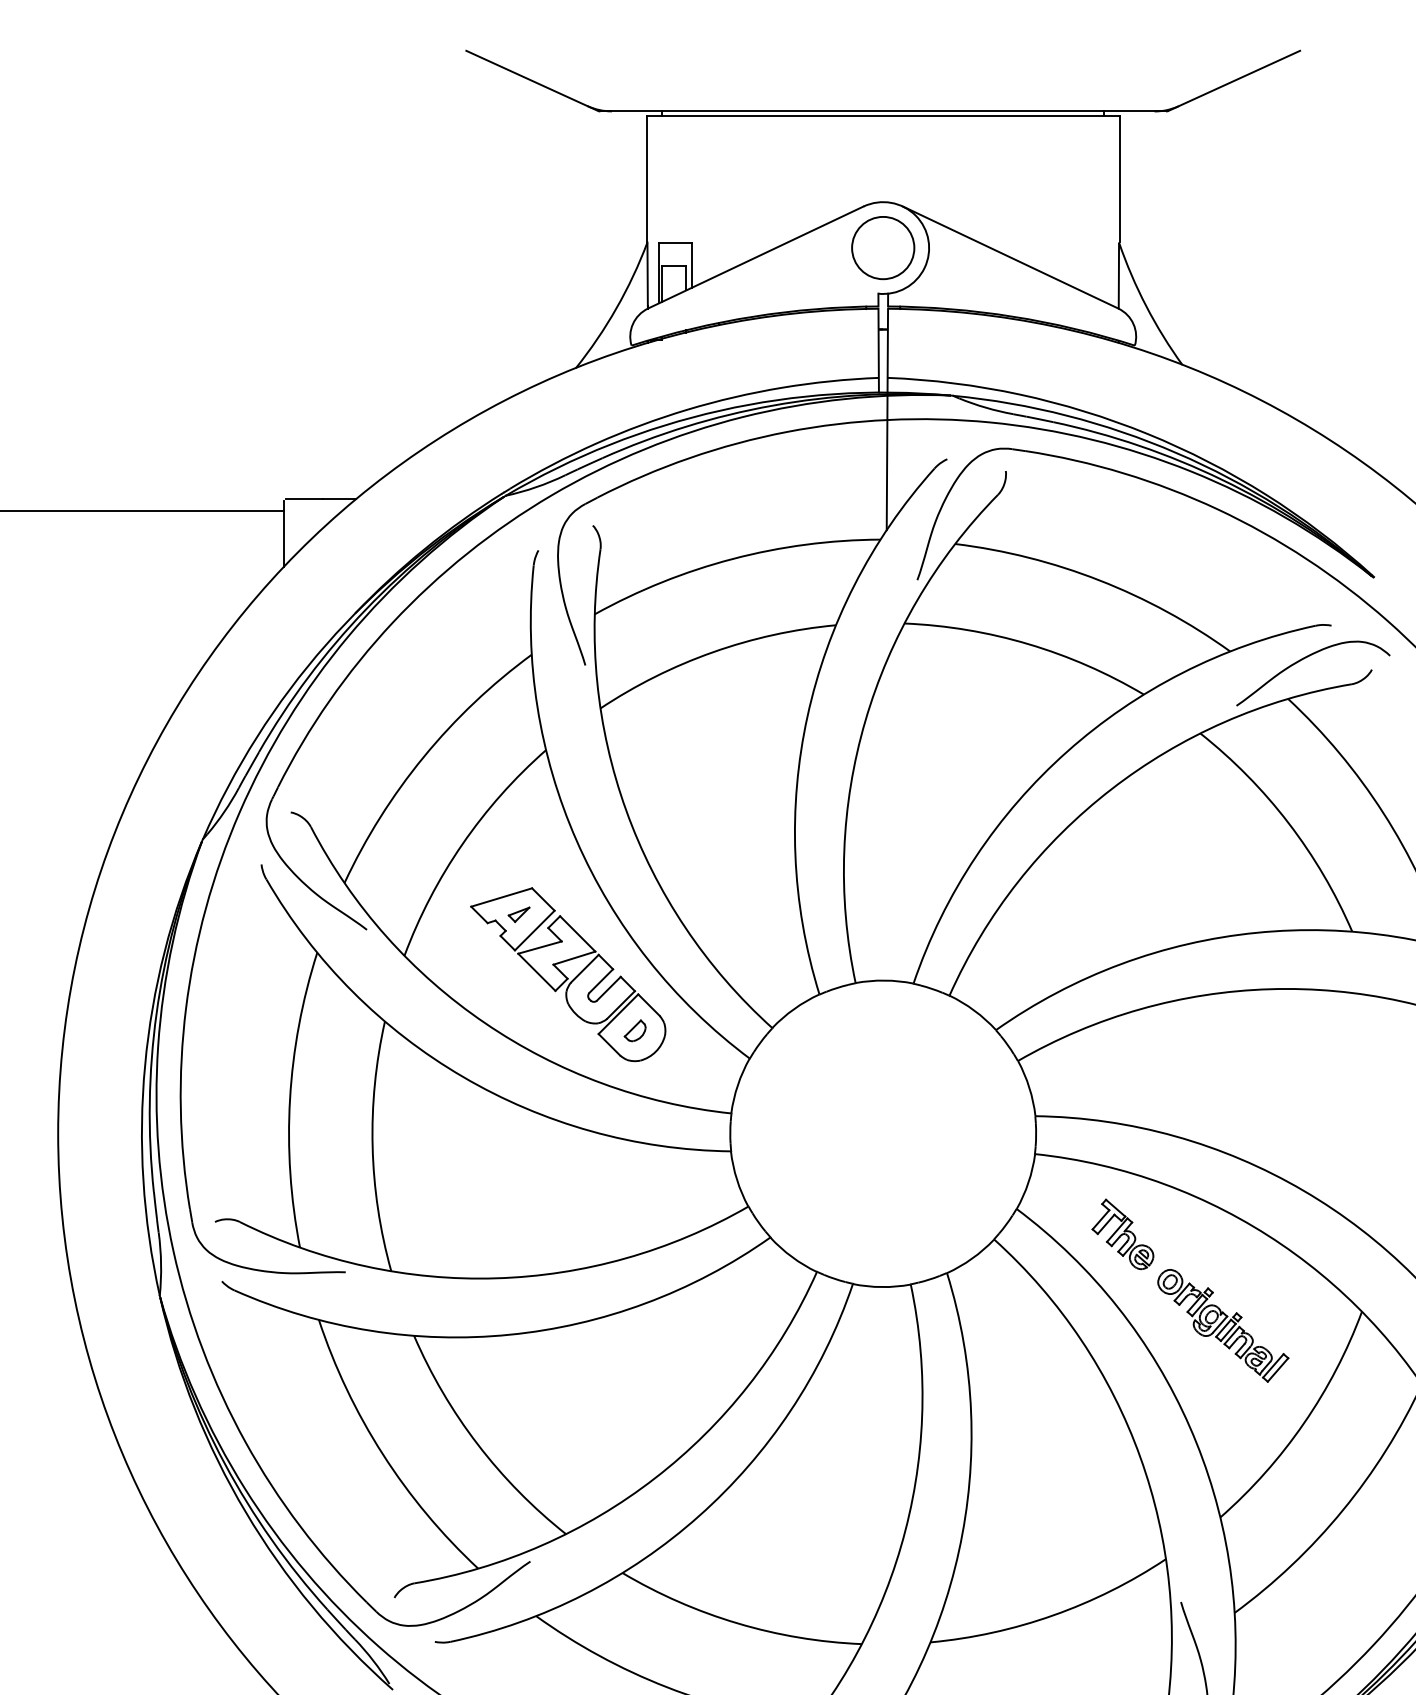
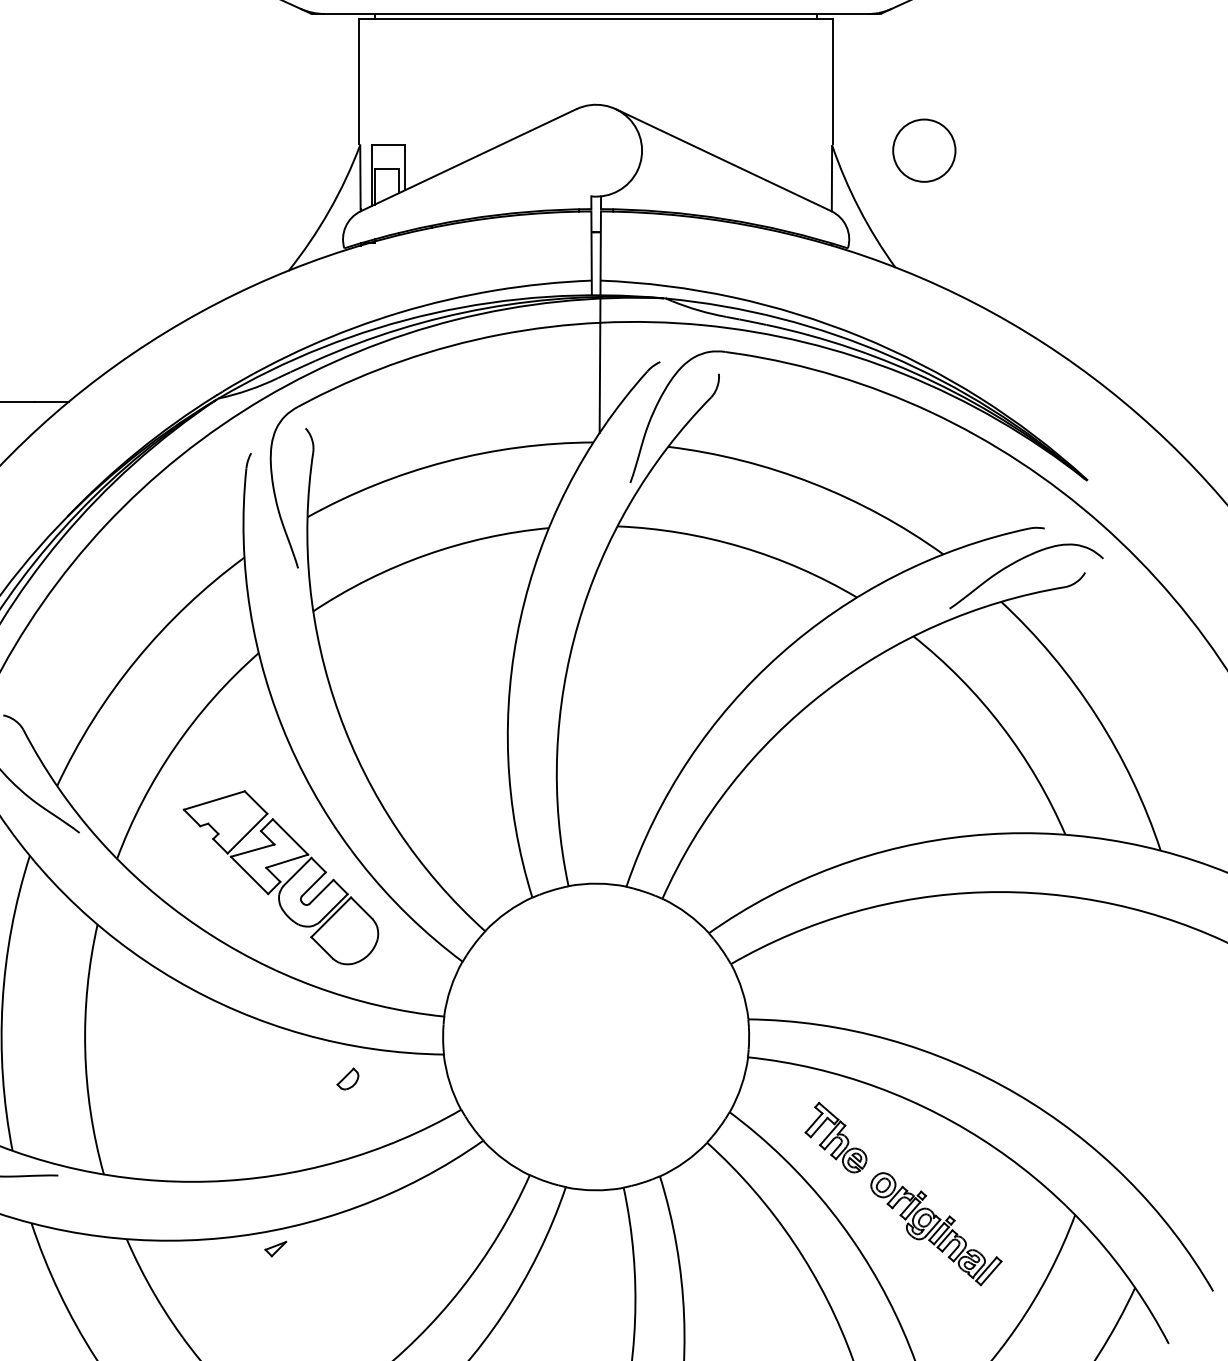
circle: (883, 248) -> (924, 151), moved
part: (518, 914) -> (275, 1248), moved
part: (634, 1030) -> (347, 1078), moved

